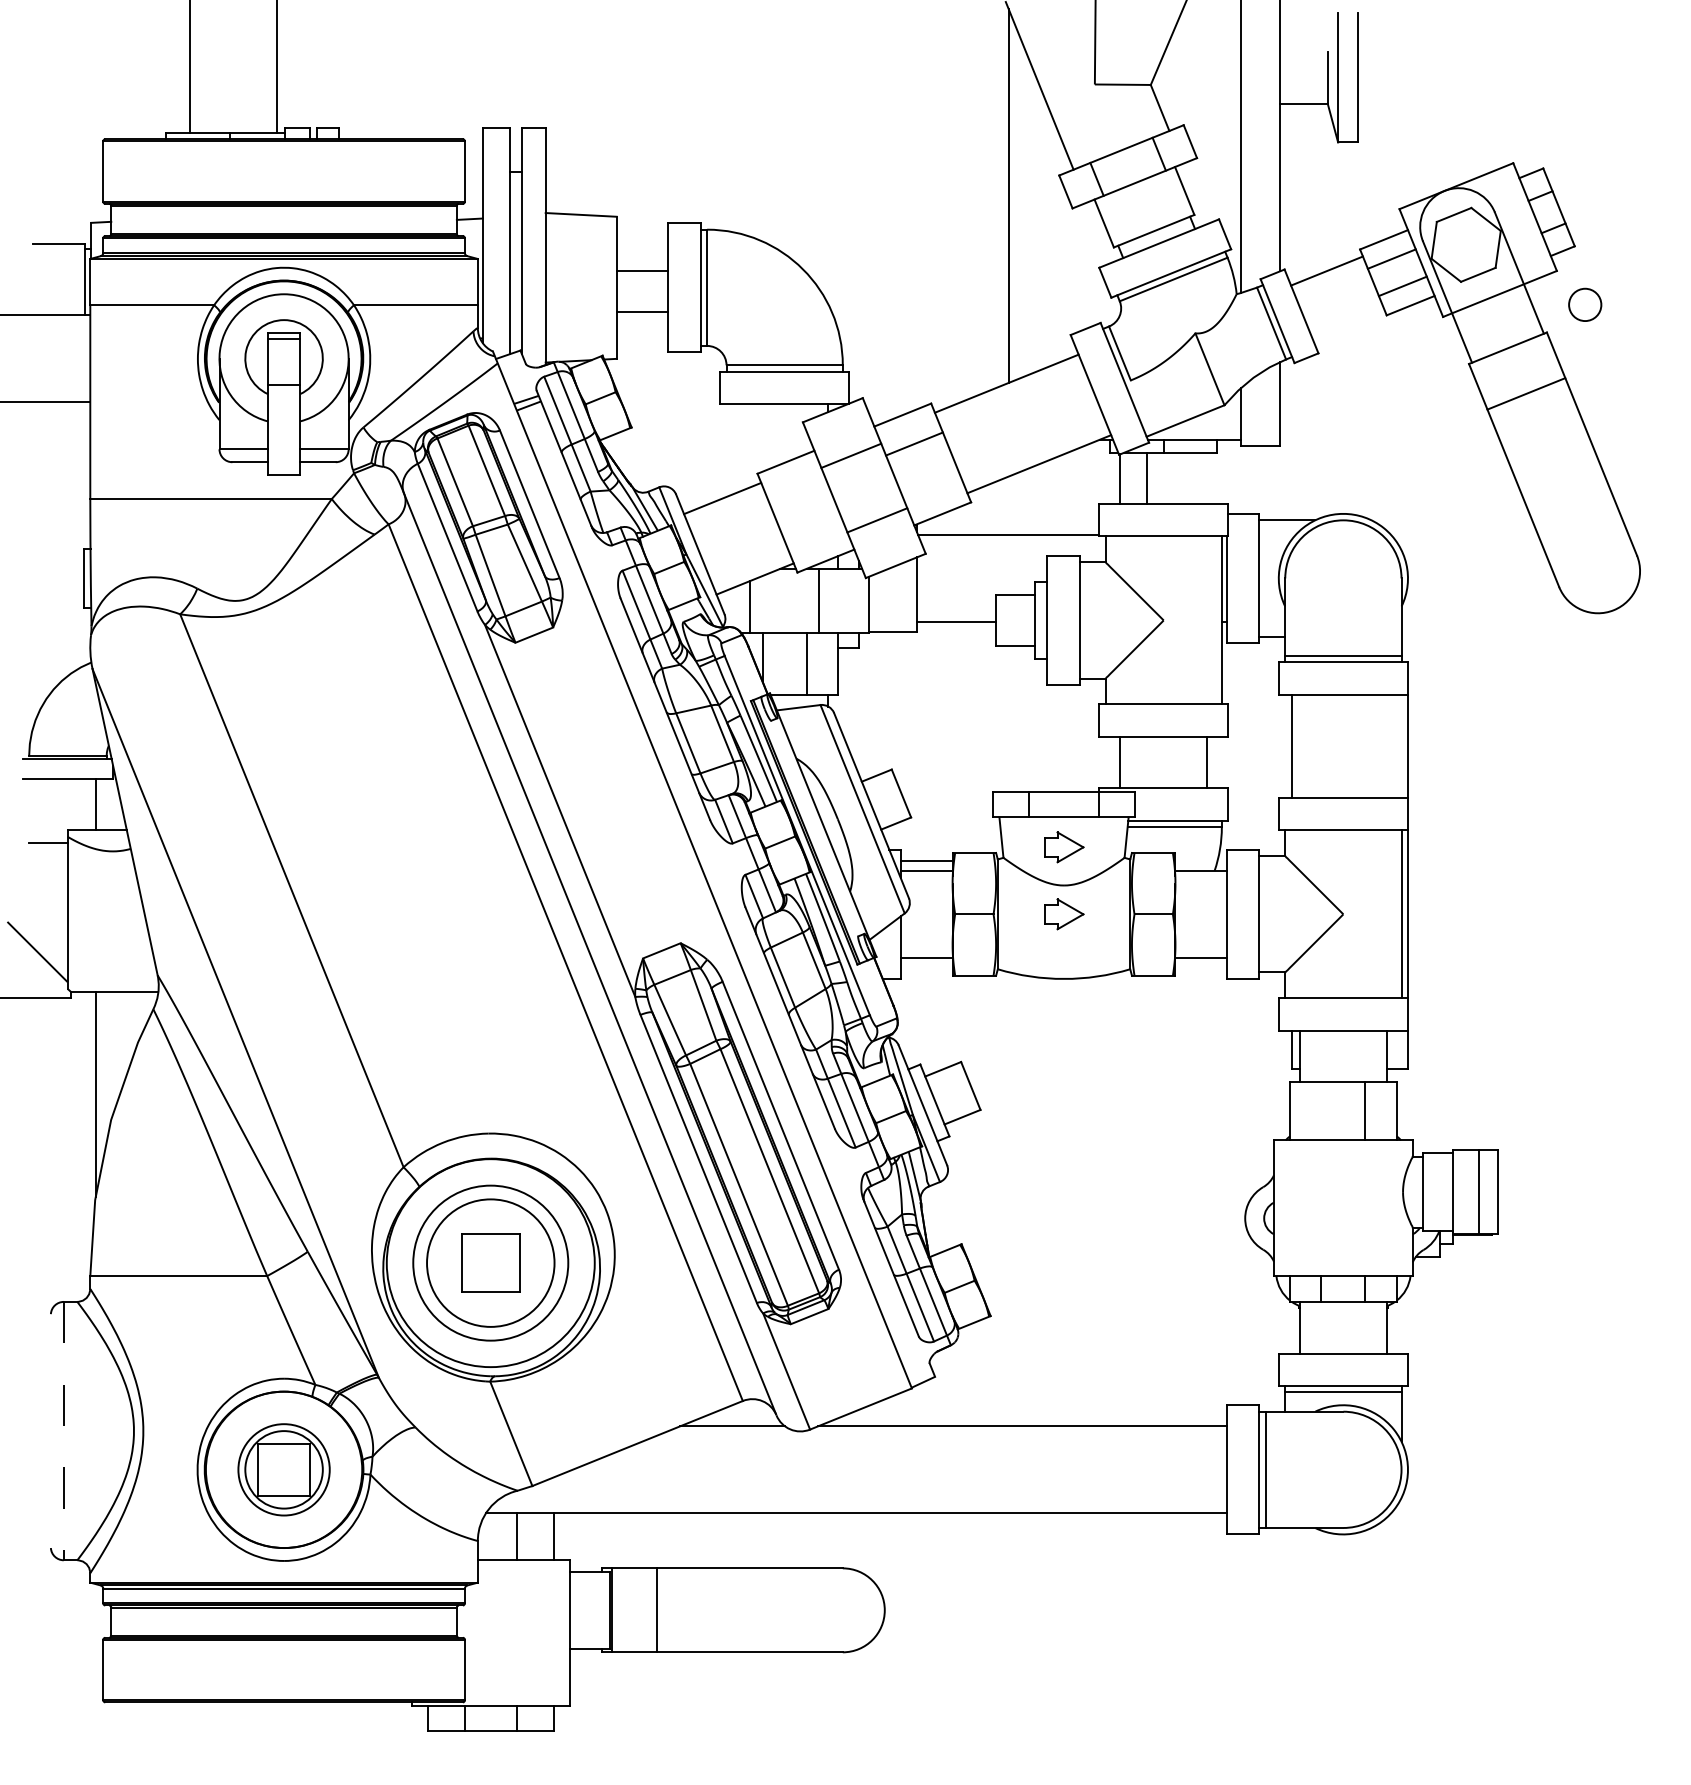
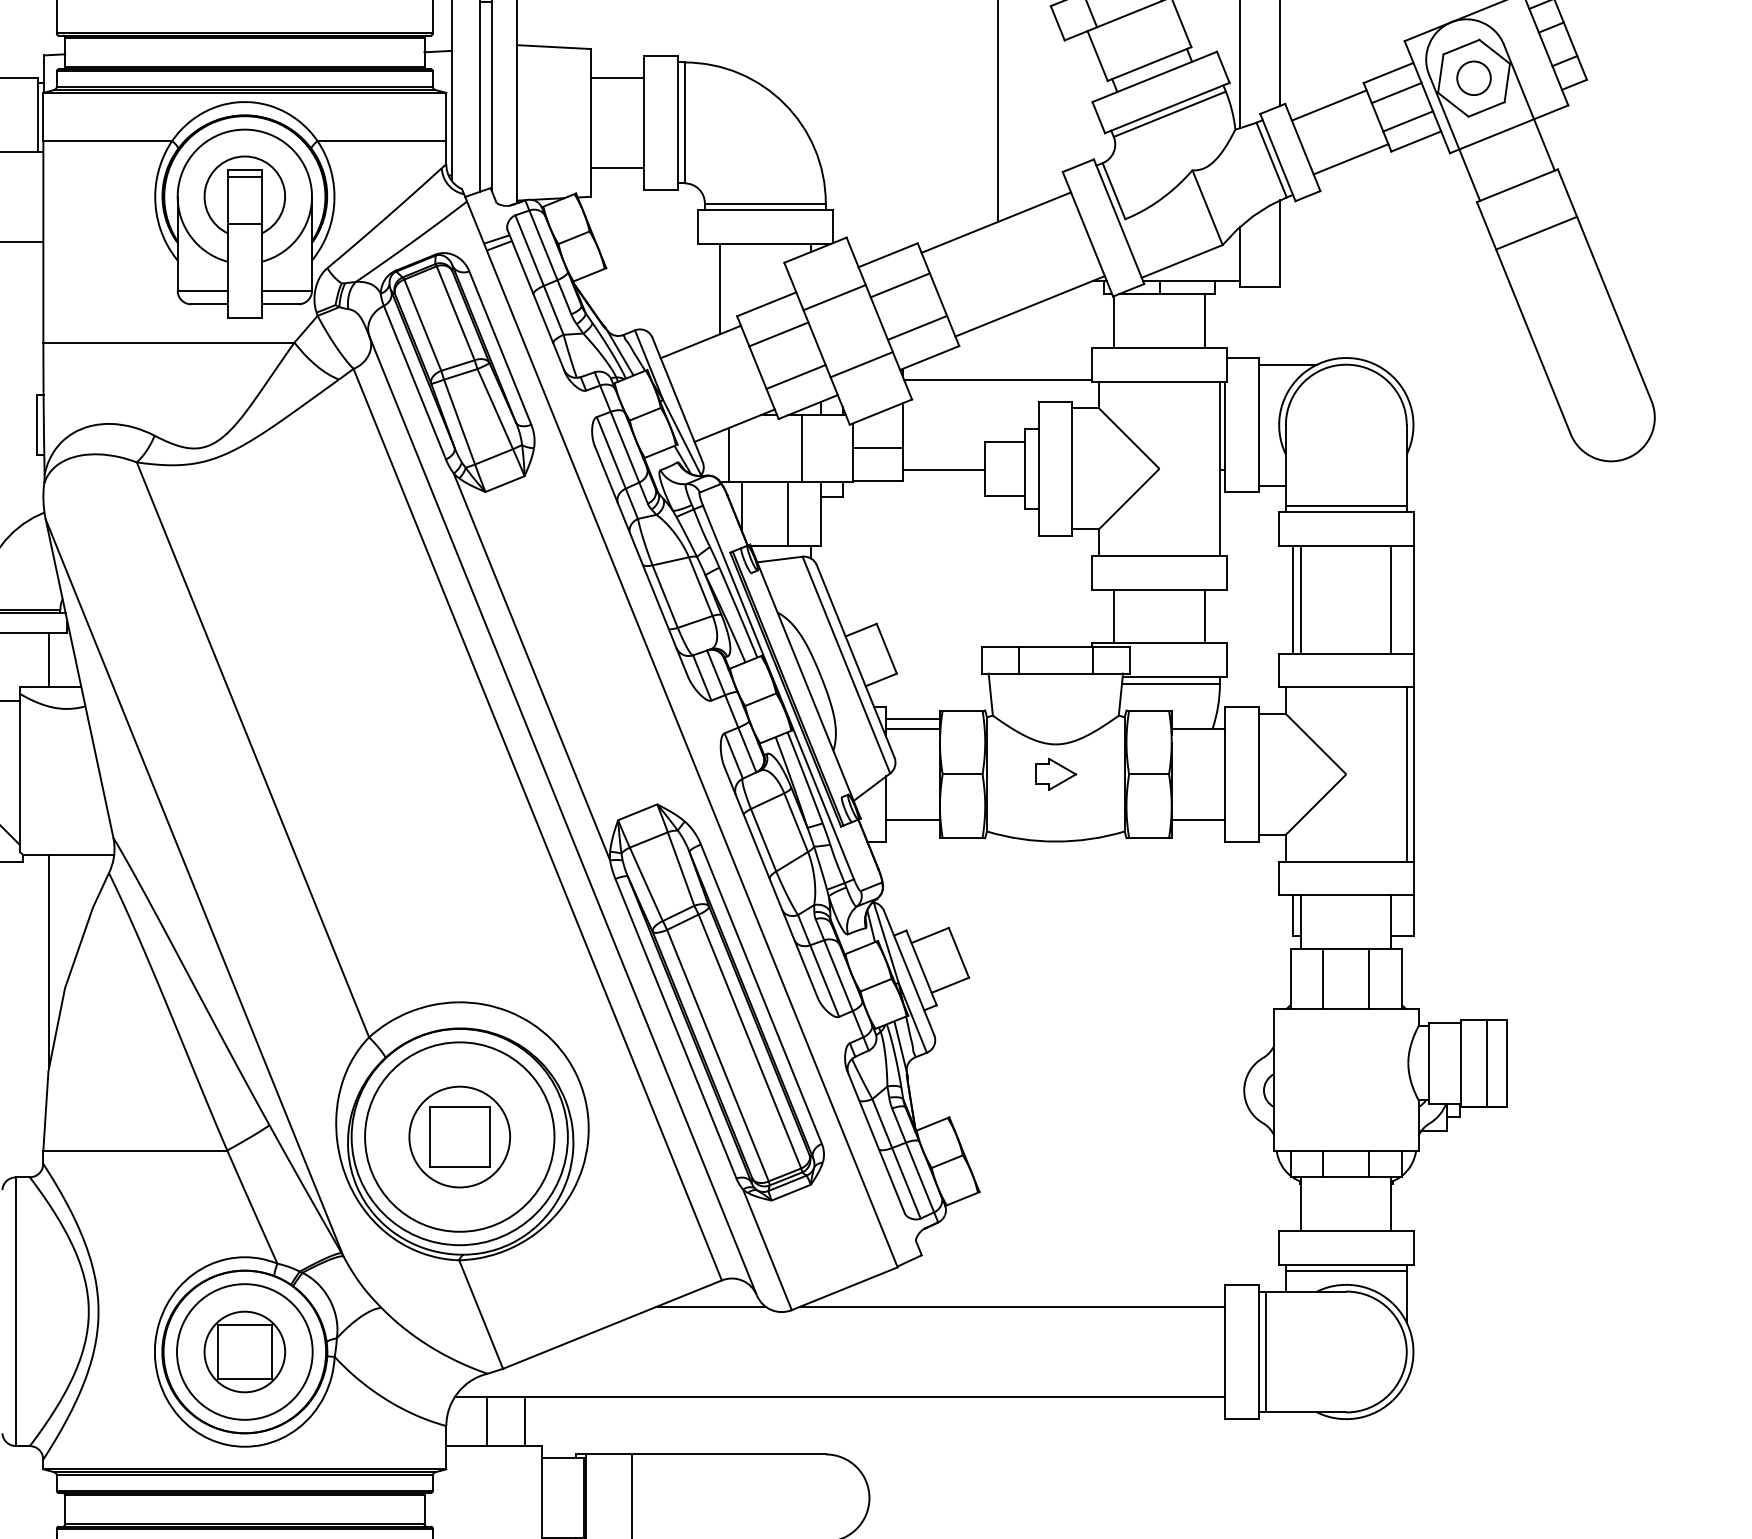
line: (642, 271) -> (617, 168), moved
circle: (1585, 304) -> (1474, 77), moved
line: (642, 312) -> (617, 77), moved
line: (1347, 322) -> (1350, 158), added
line: (741, 447) -> (720, 288), added
line: (1147, 478) -> (1205, 321), moved
line: (930, 484) -> (916, 327), added
line: (797, 490) -> (778, 333), added
line: (813, 531) -> (795, 376), added
line: (892, 600) -> (877, 448), added
line: (1299, 746) -> (1300, 599), added
line: (1386, 746) -> (1391, 599), added
part: (1064, 847) -> (1056, 704), removed
line: (1321, 1111) -> (1323, 979), added
circle: (490, 1262) -> (459, 1136), size x0.62
circle: (490, 1263) -> (459, 1137), size x1.43
line: (63, 1431) -> (15, 1312), dashed -> solid
circle: (283, 1469) -> (244, 1351), size x1.43

